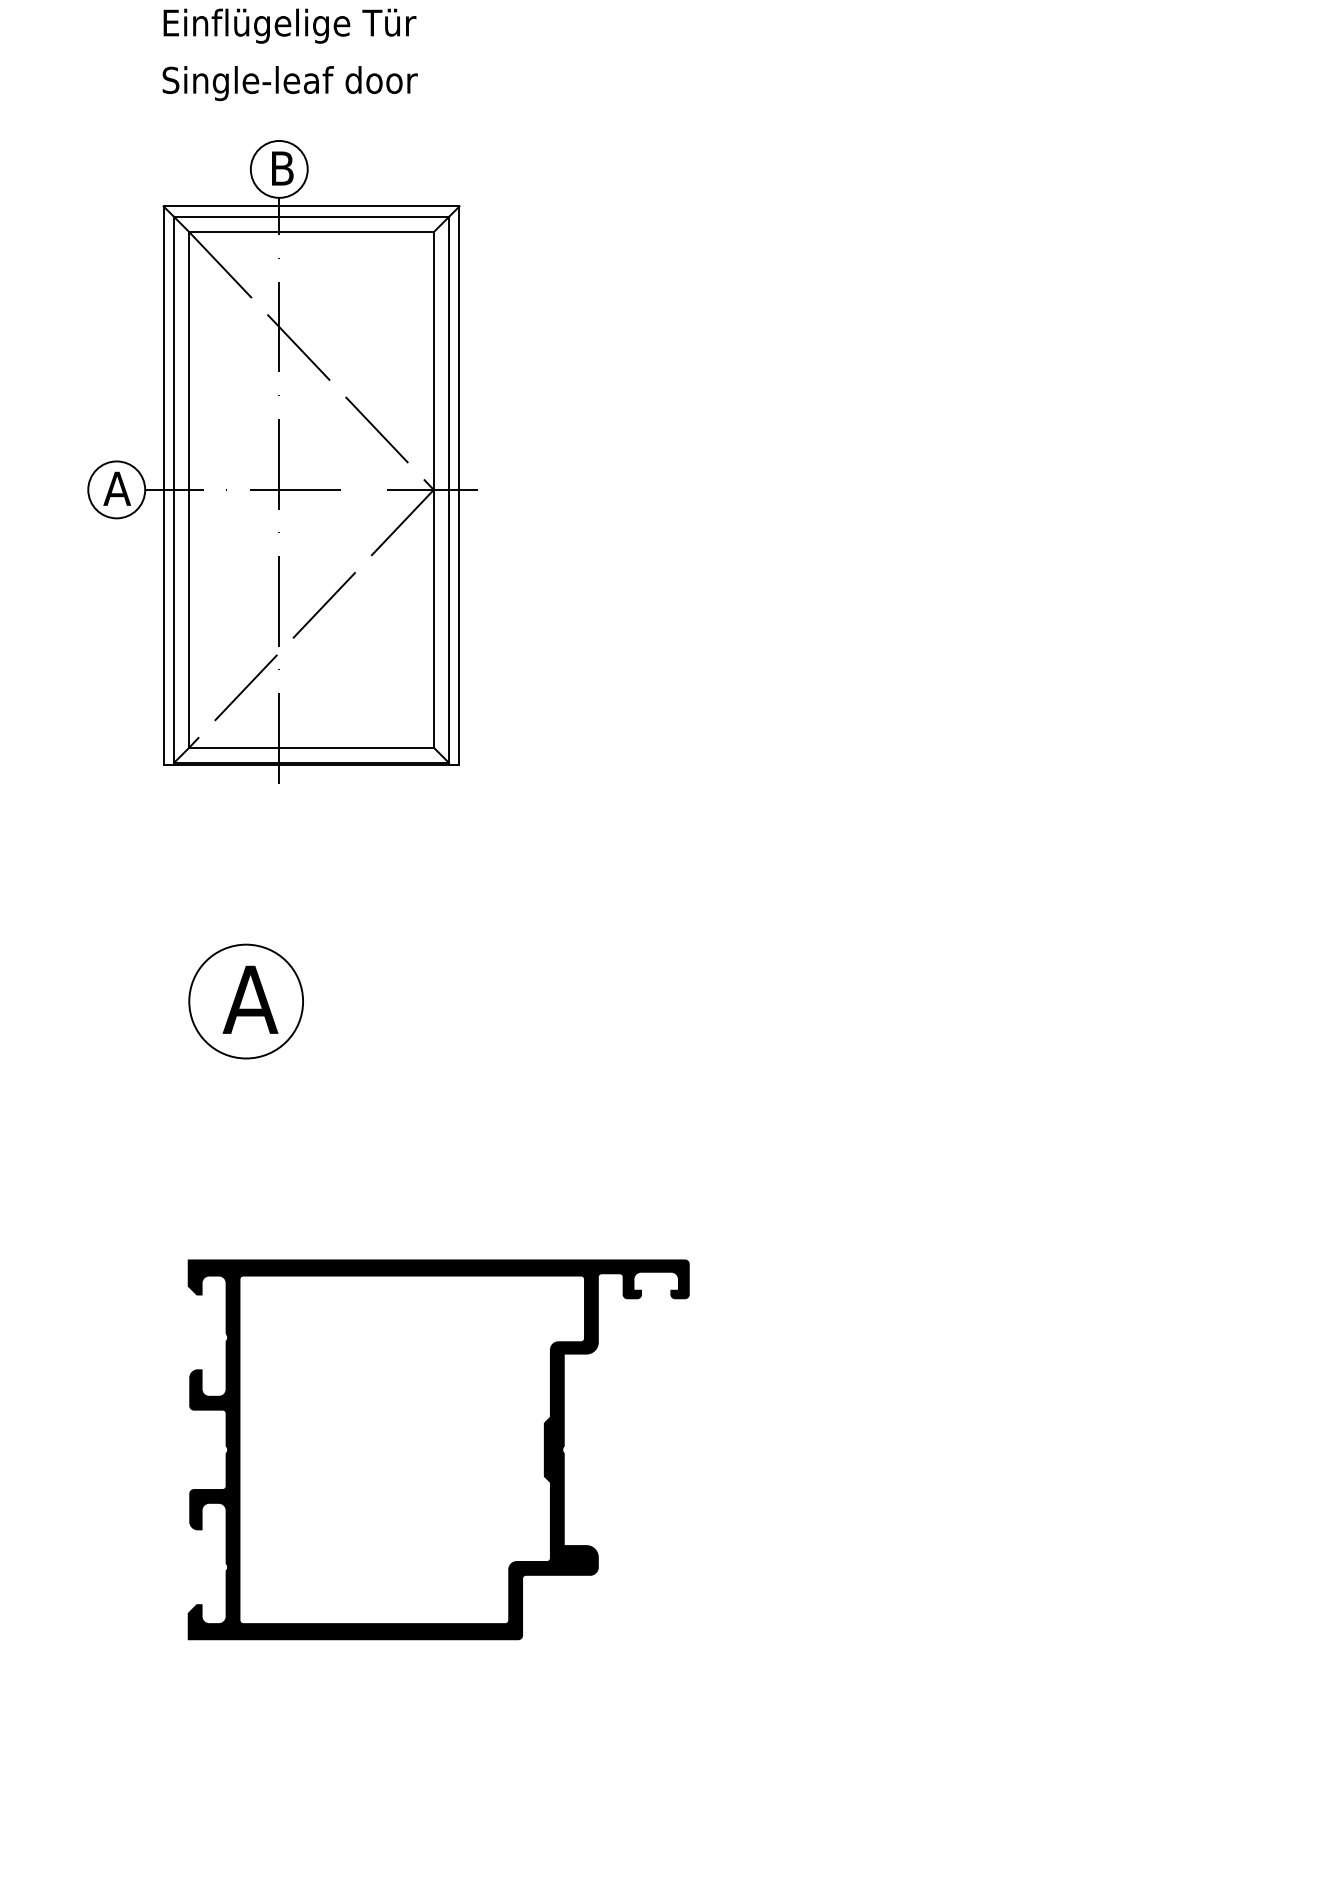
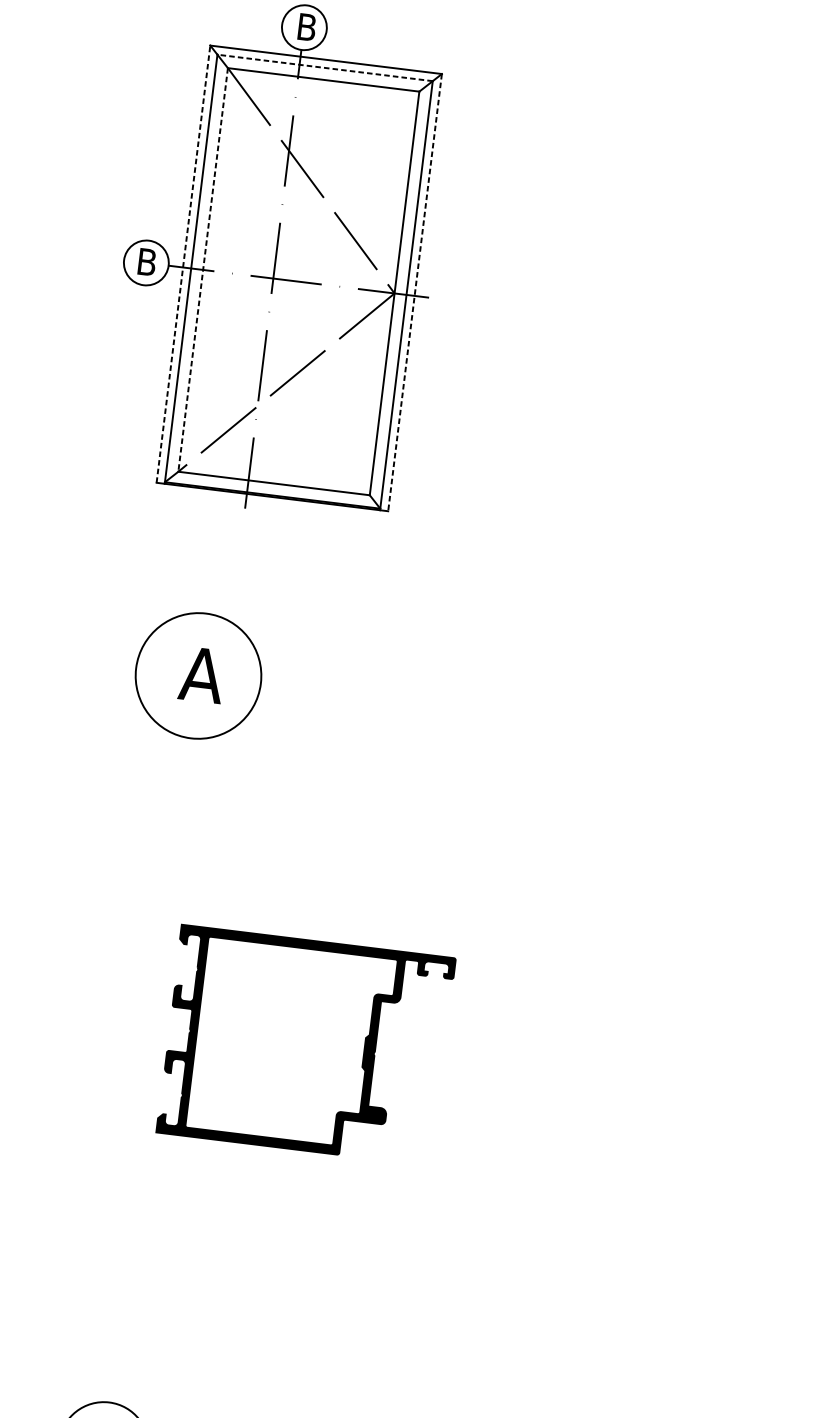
line: (311, 216) -> (325, 67), solid -> dashed
line: (163, 485) -> (183, 264), solid -> dashed
line: (459, 486) -> (415, 293), solid -> dashed
text: (117, 488) -> (147, 261), A -> B
line: (189, 489) -> (203, 269), solid -> dashed
circle: (246, 1001) -> (198, 675), size x1.4
part: (438, 1449) -> (306, 1045), size x0.7

